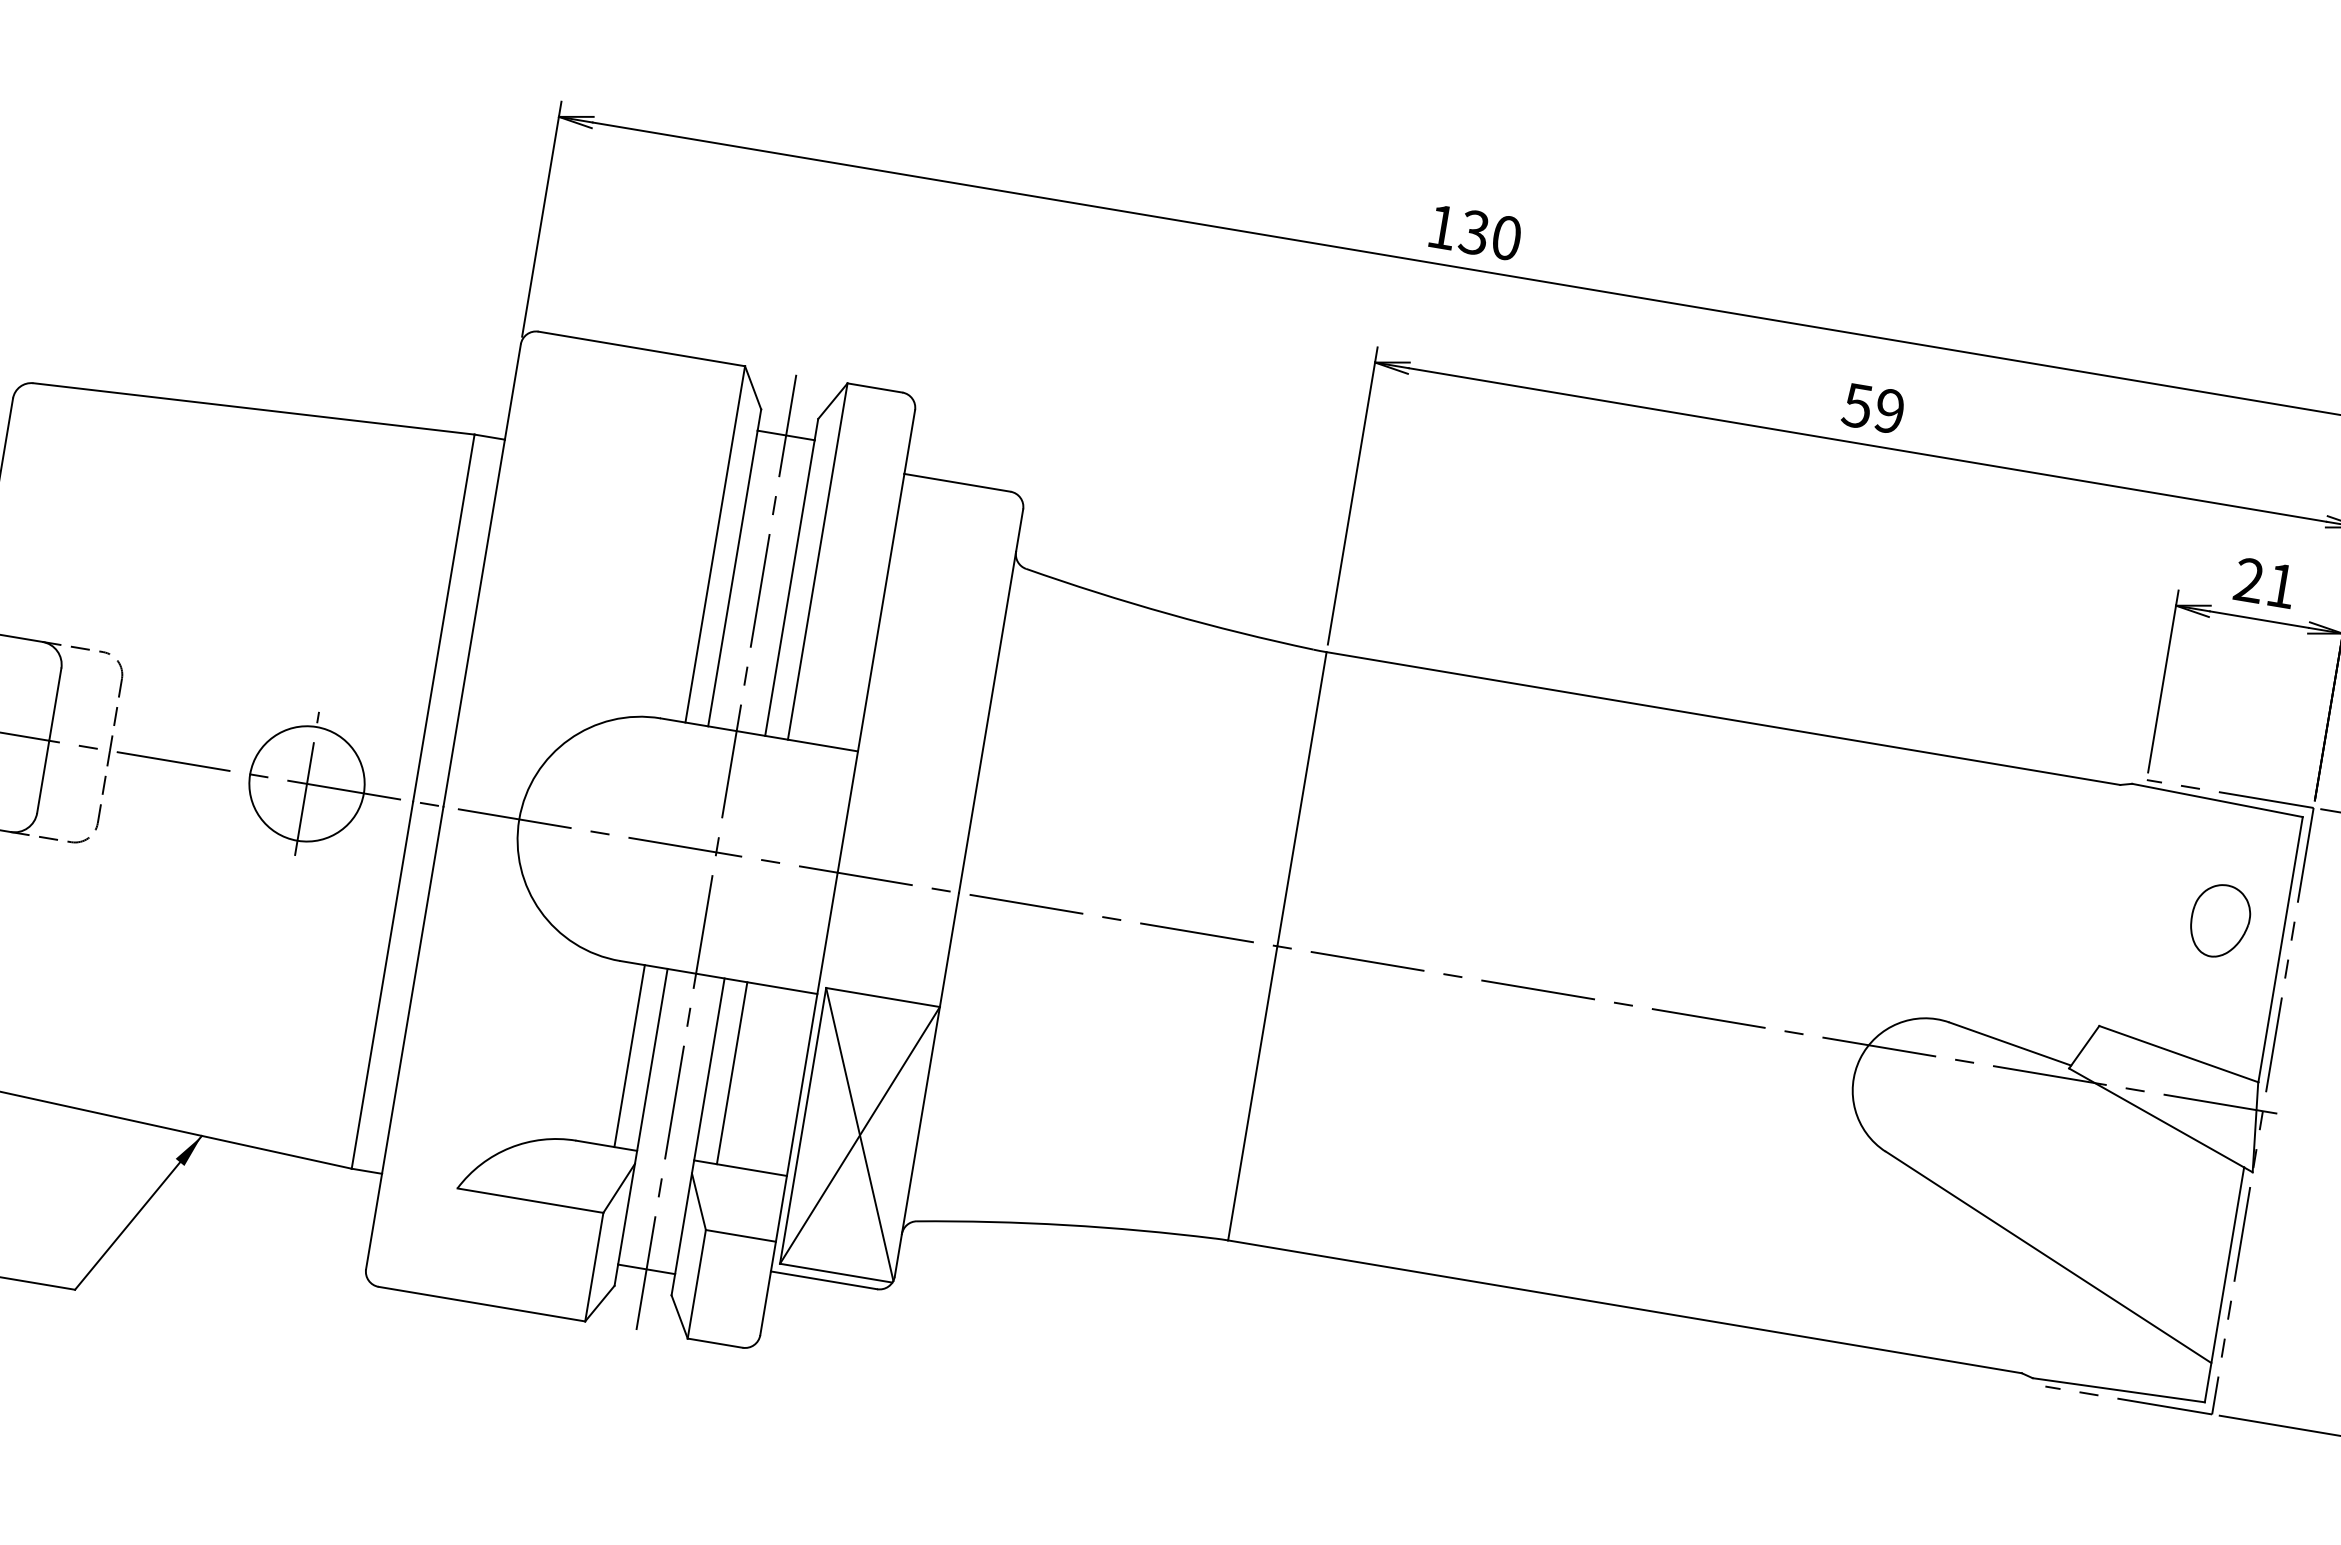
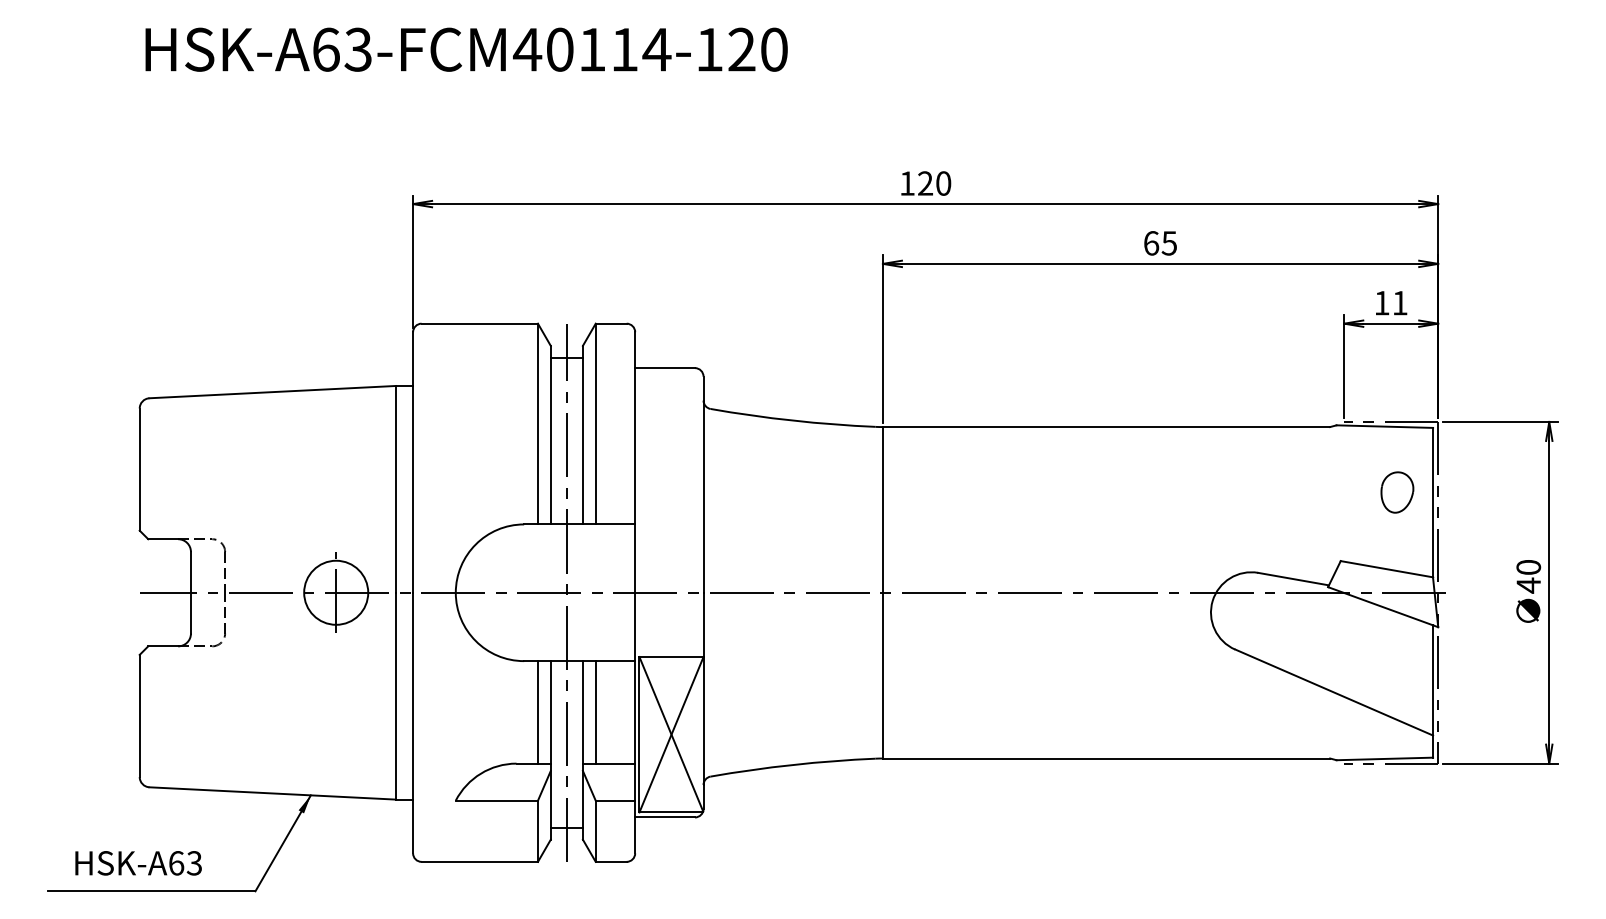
text: (1472, 232) -> (924, 183), 130 -> 120
text: (1871, 408) -> (1159, 243), 59 -> 65
text: (2248, 579) -> (1381, 302), 21 -> 11

